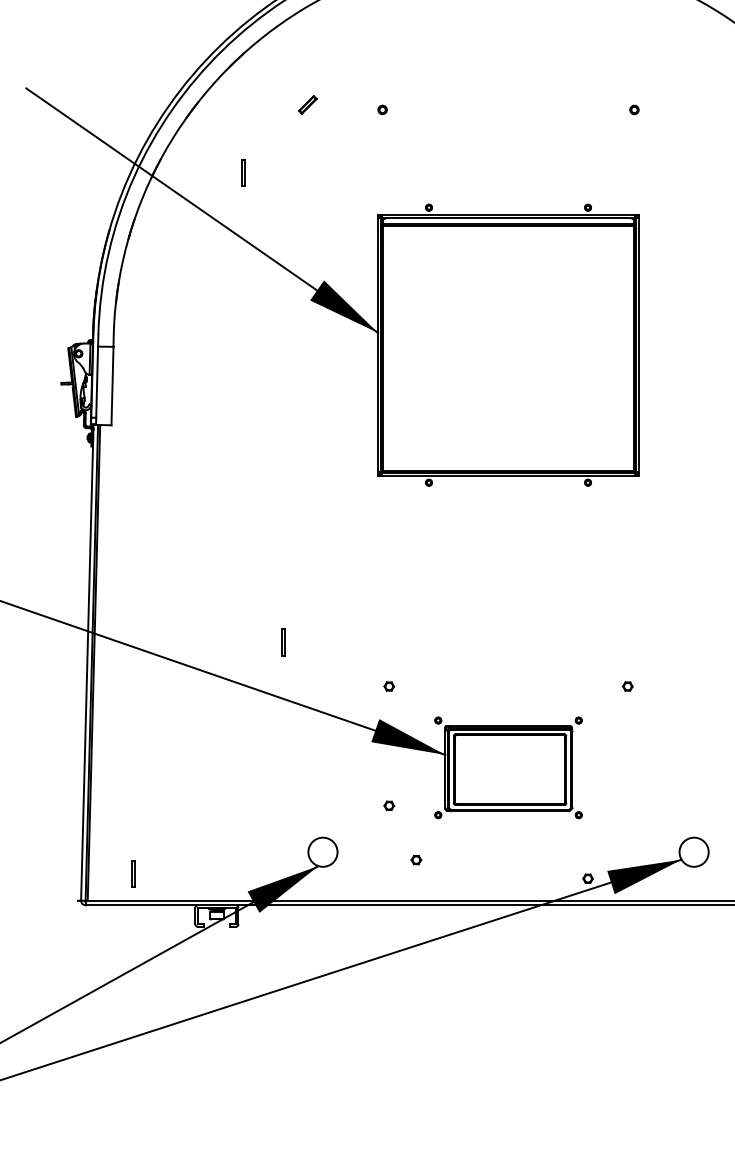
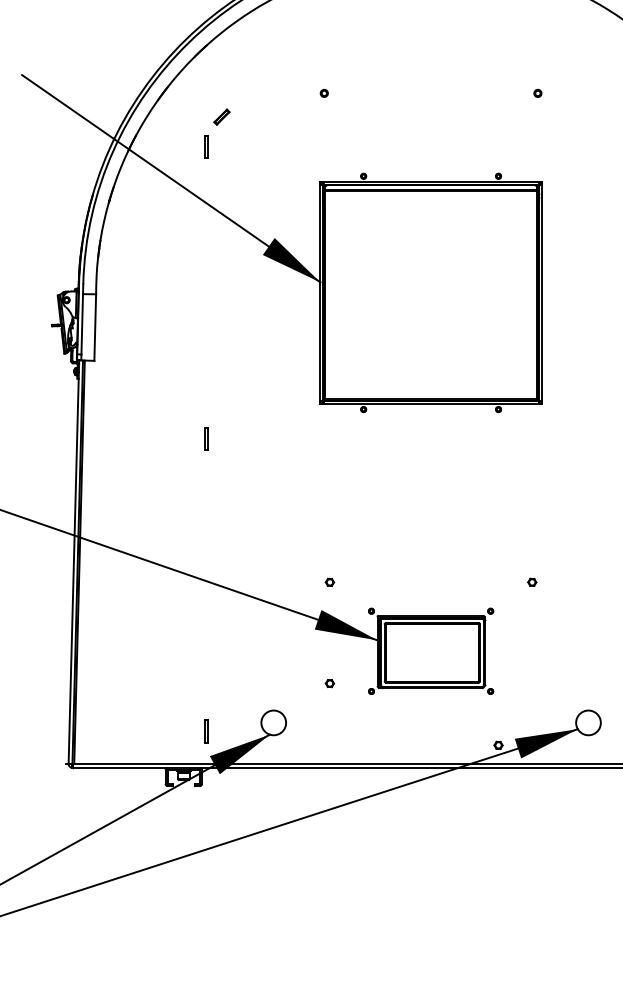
part: (307, 104) -> (221, 116), moved
line: (282, 641) -> (205, 438), moved
part: (415, 860) -> (352, 729), removed
line: (132, 874) -> (205, 731), moved

